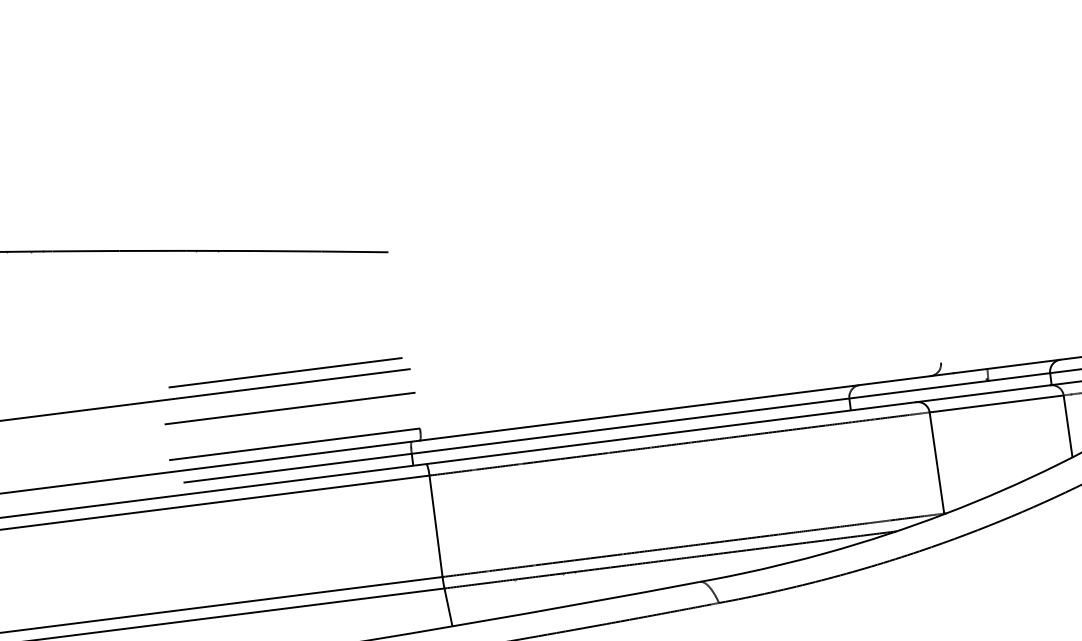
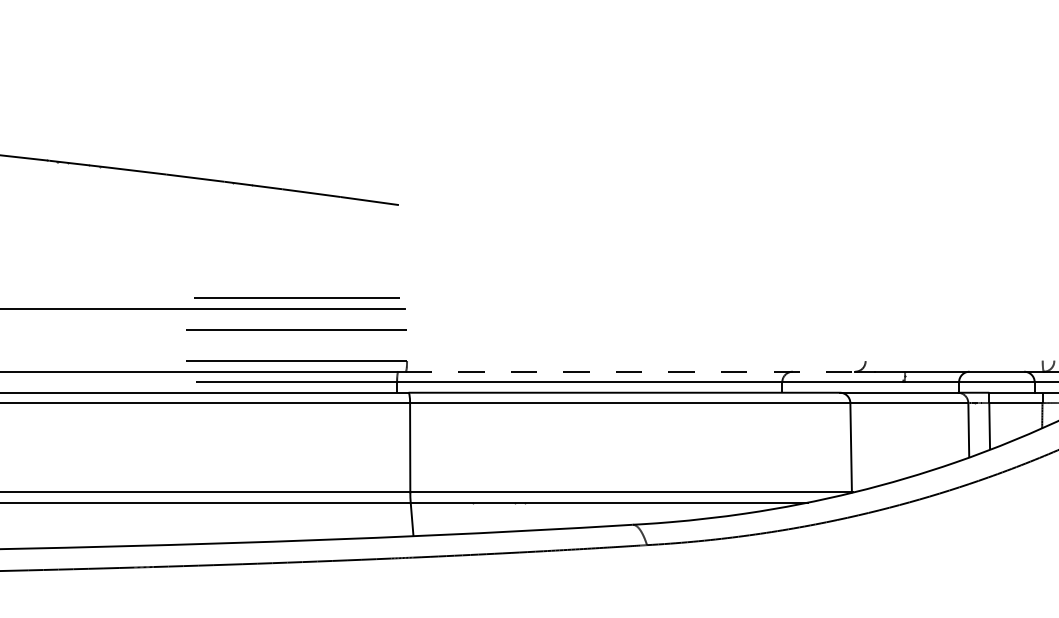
line: (675, 408) -> (630, 371), solid -> dashed

